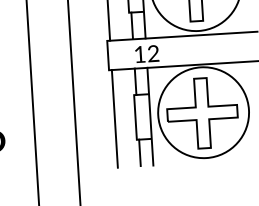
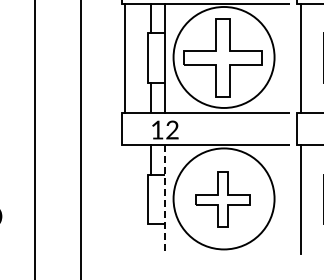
part: (202, 113) -> (222, 199), size x0.7
line: (150, 117) -> (164, 200), solid -> dashed
line: (115, 118) -> (125, 199), removed
line: (139, 152) -> (150, 238), removed

